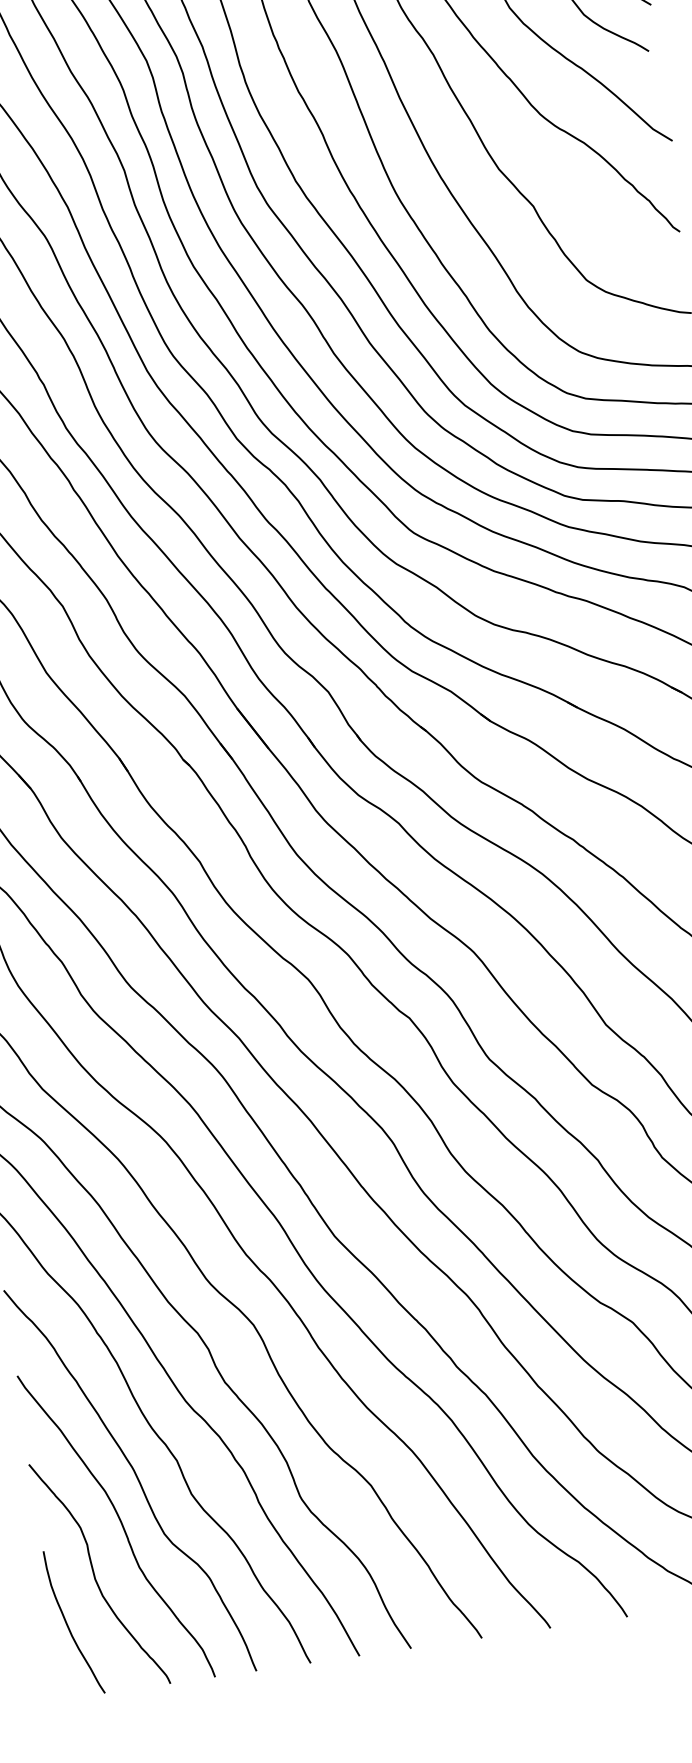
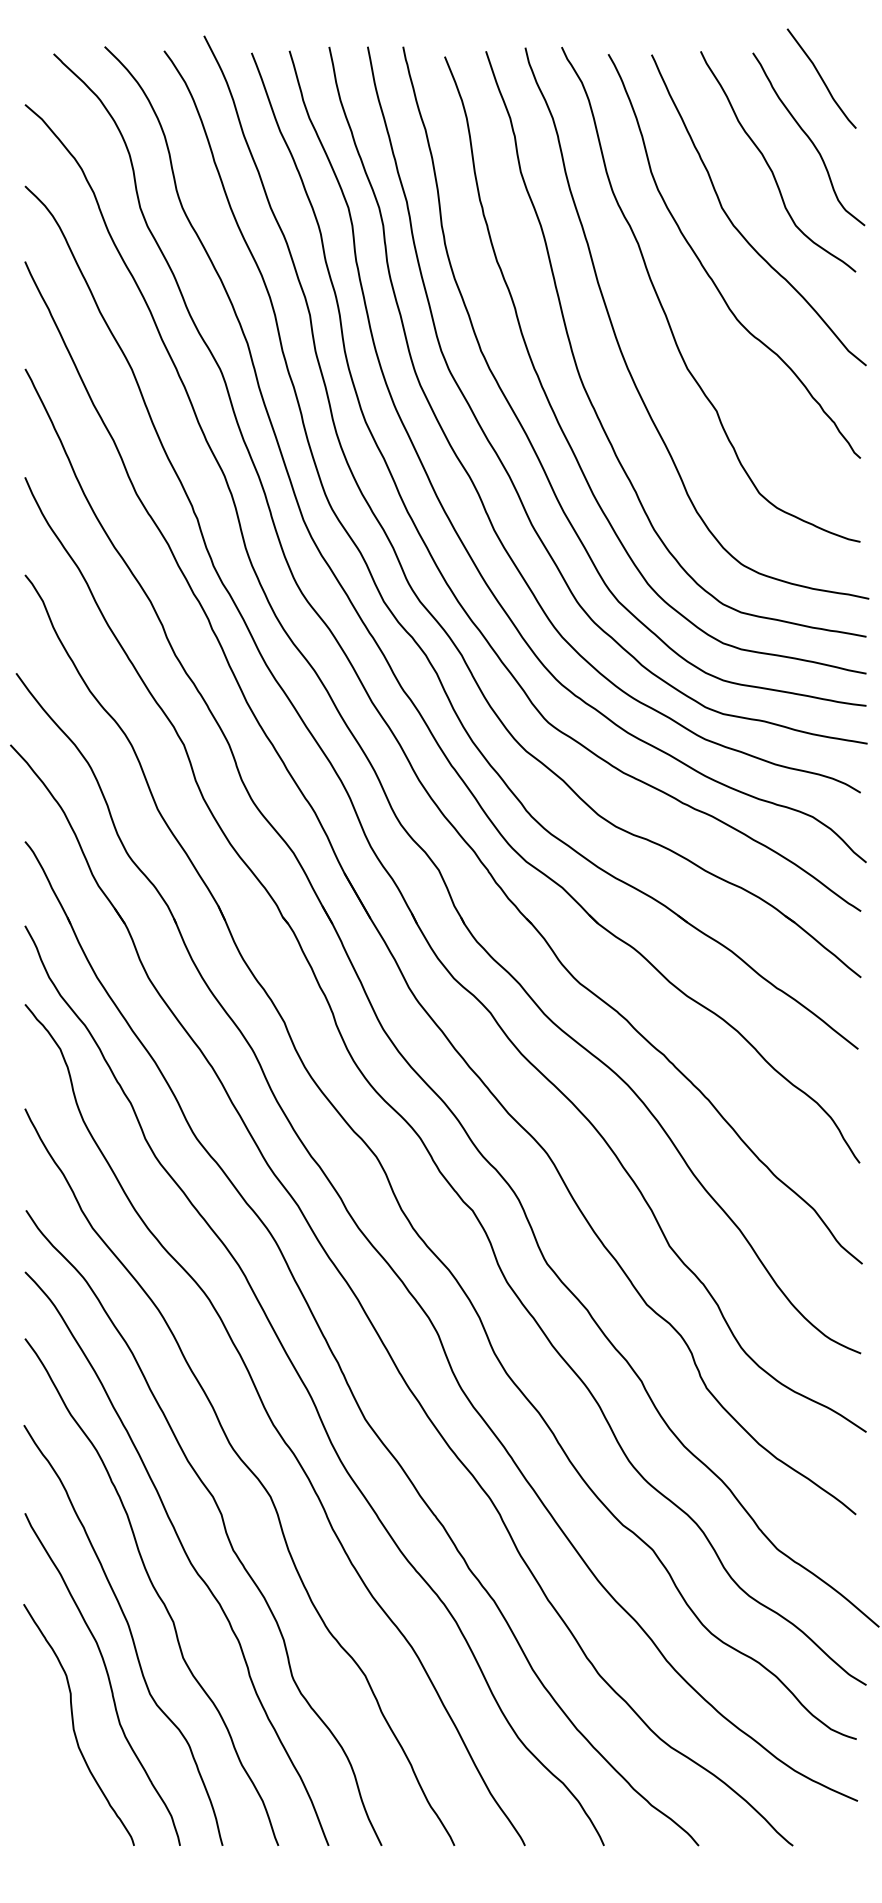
curve: (67, 1622) -> (39, 1769), removed

